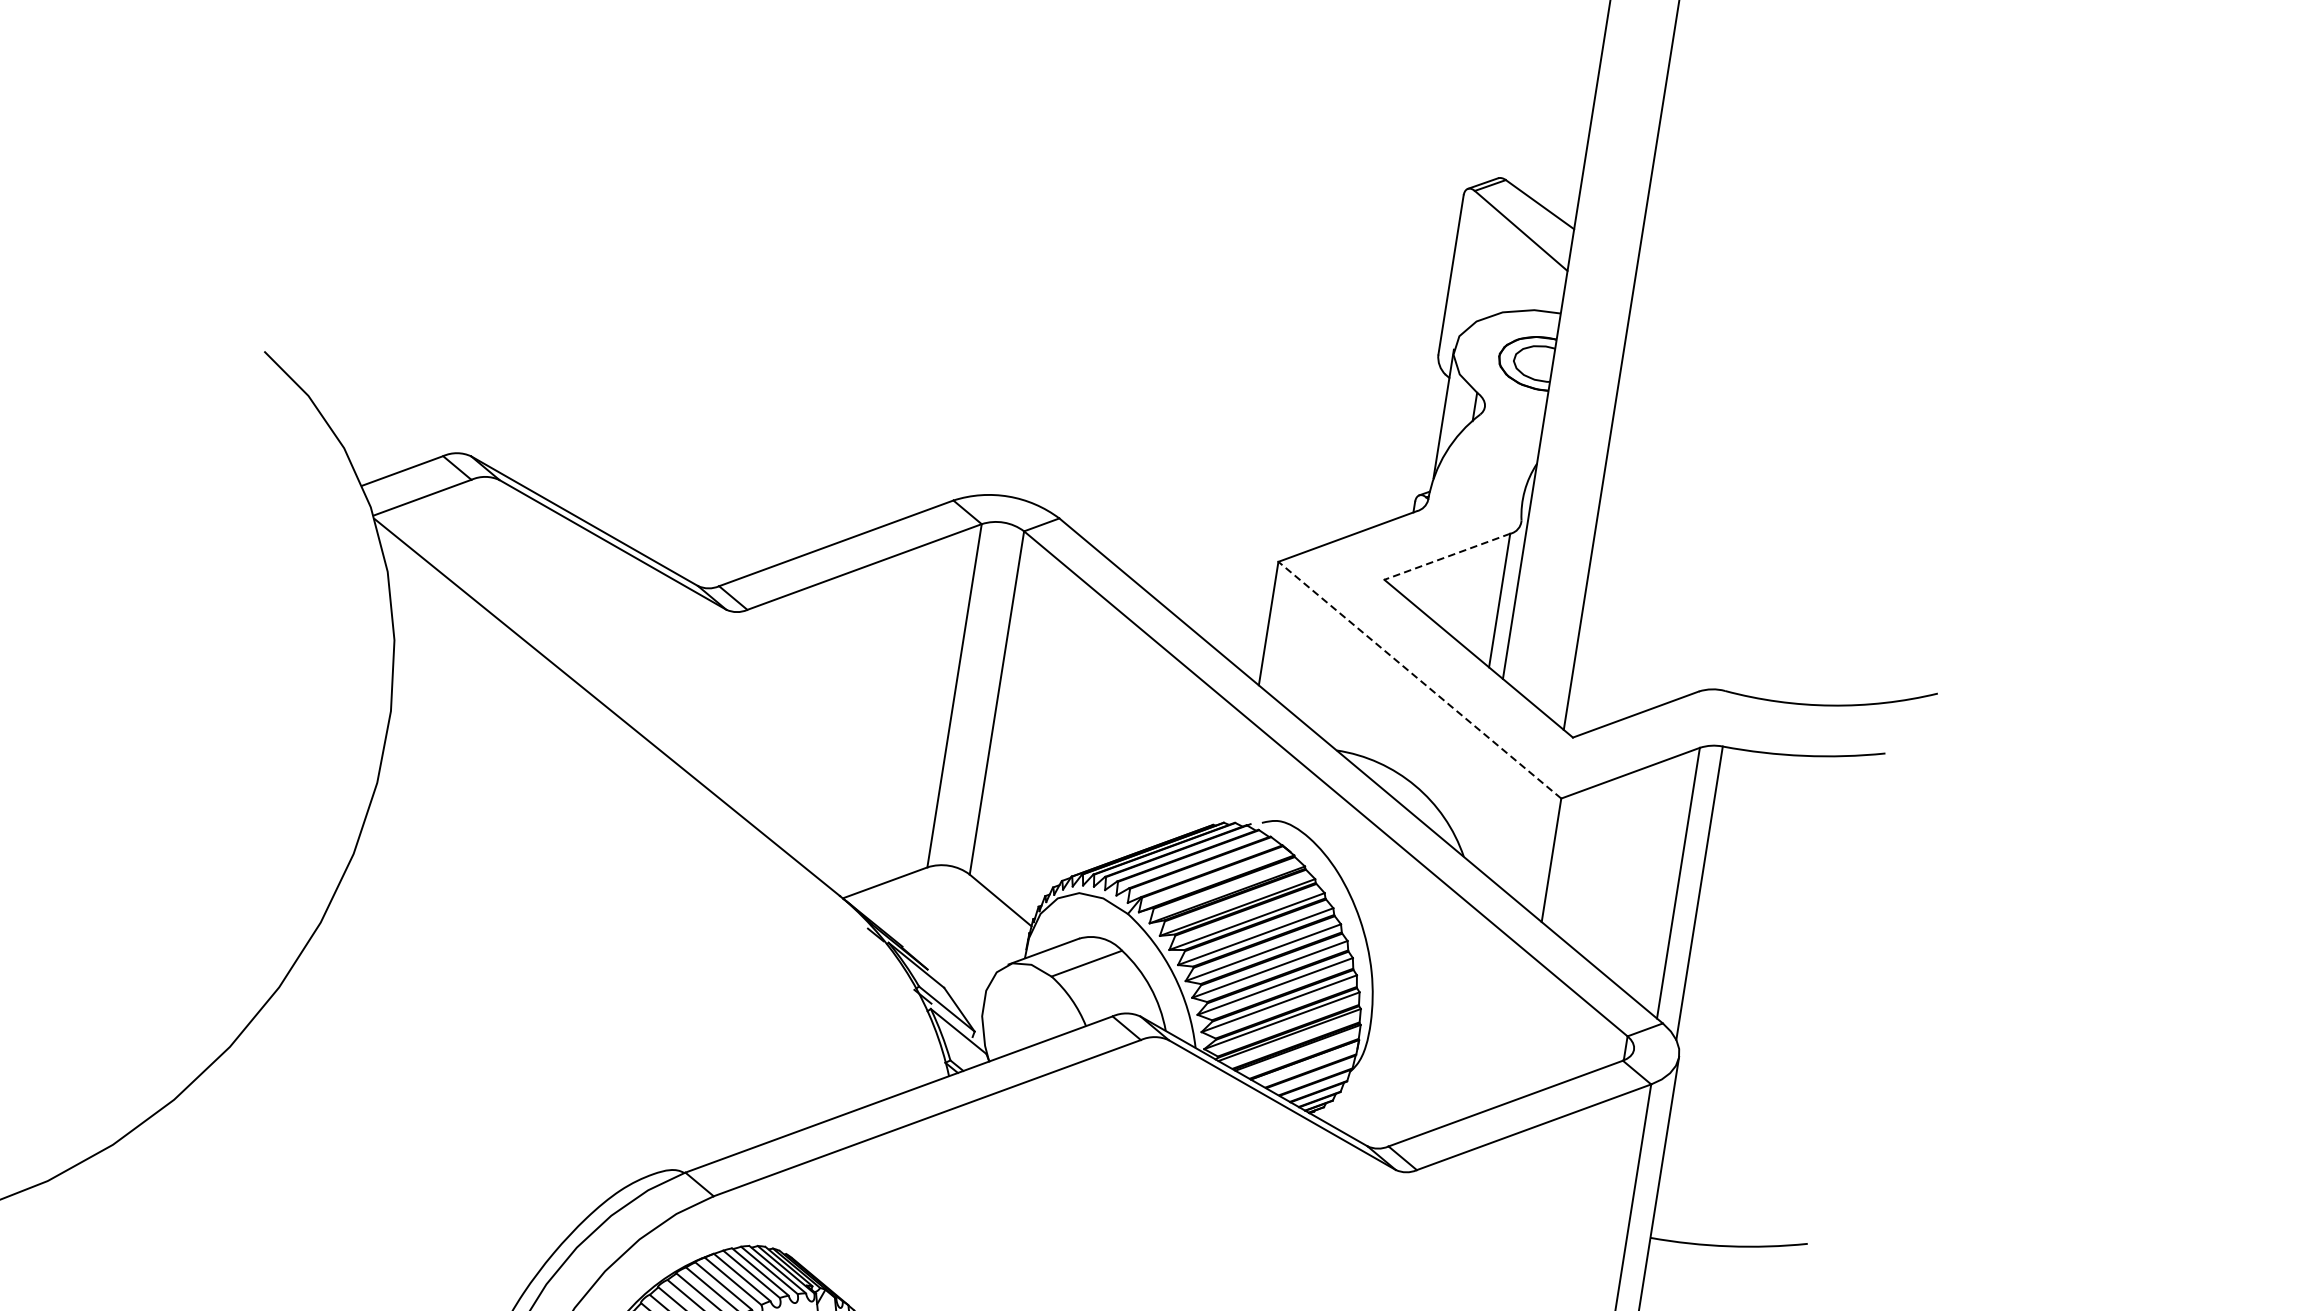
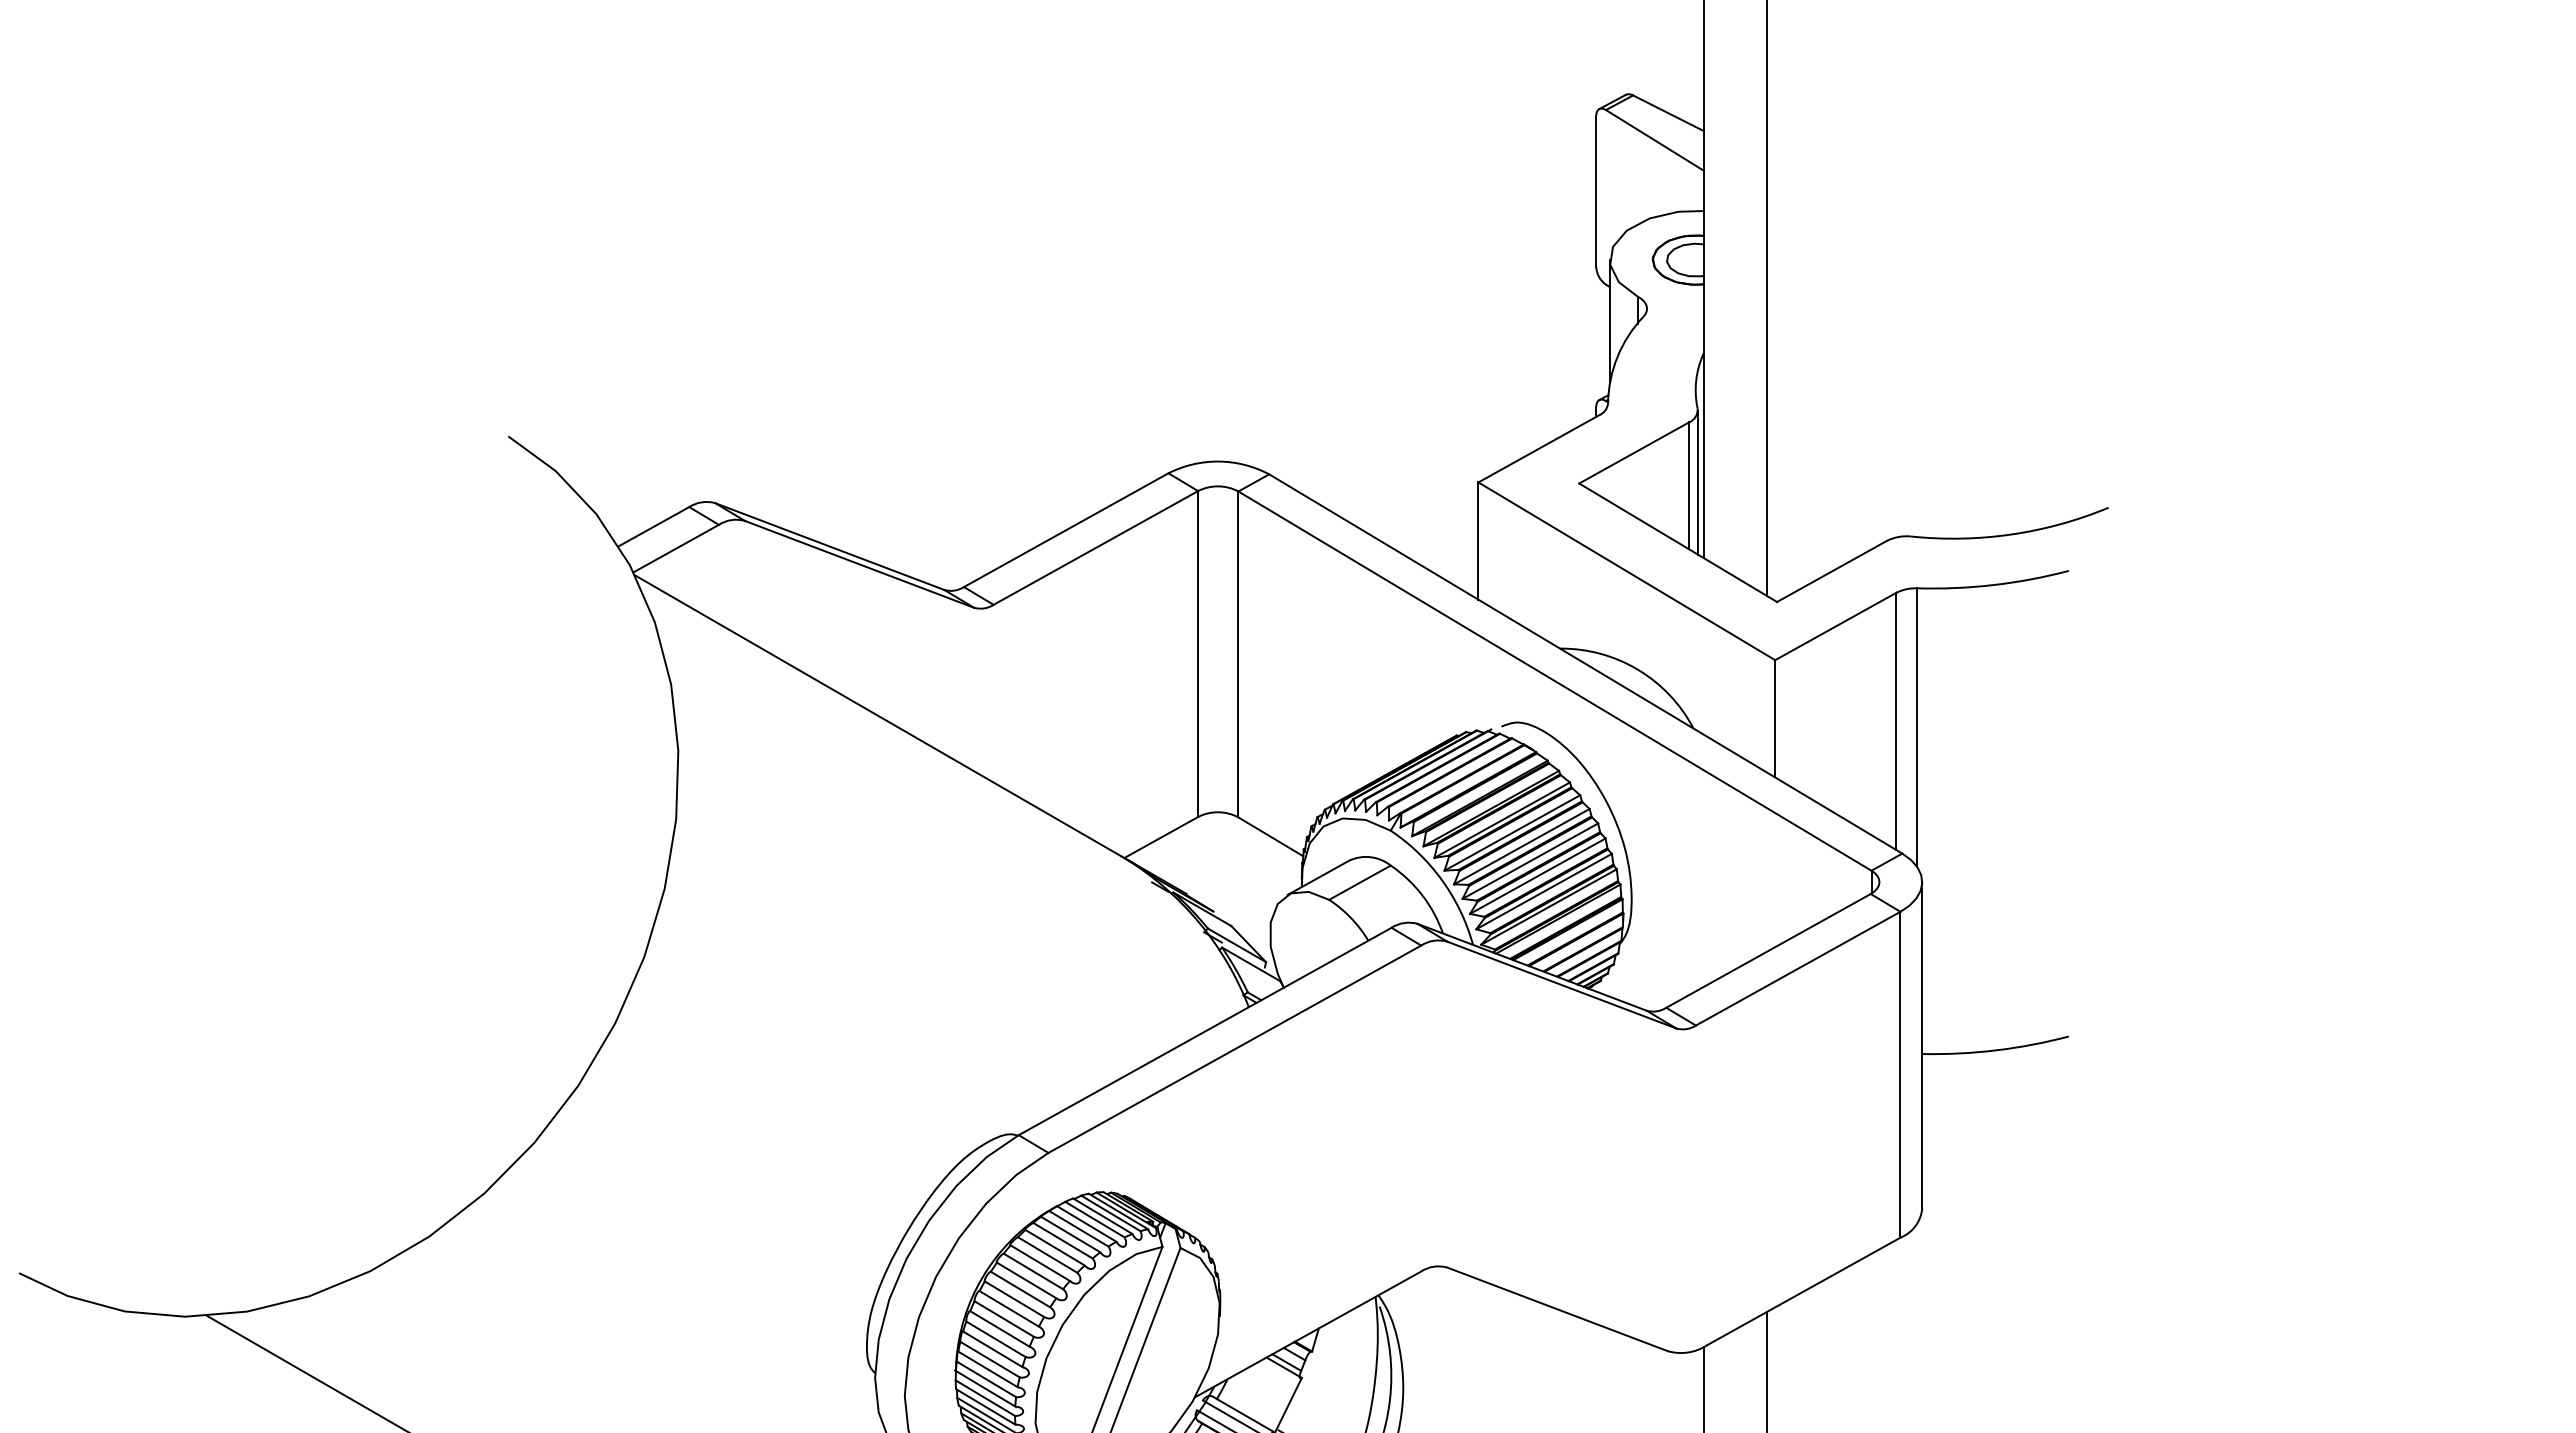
line: (1447, 556) -> (1634, 452), dashed -> solid
line: (1509, 598) -> (1697, 482), added
line: (1419, 680) -> (1626, 571), dashed -> solid

